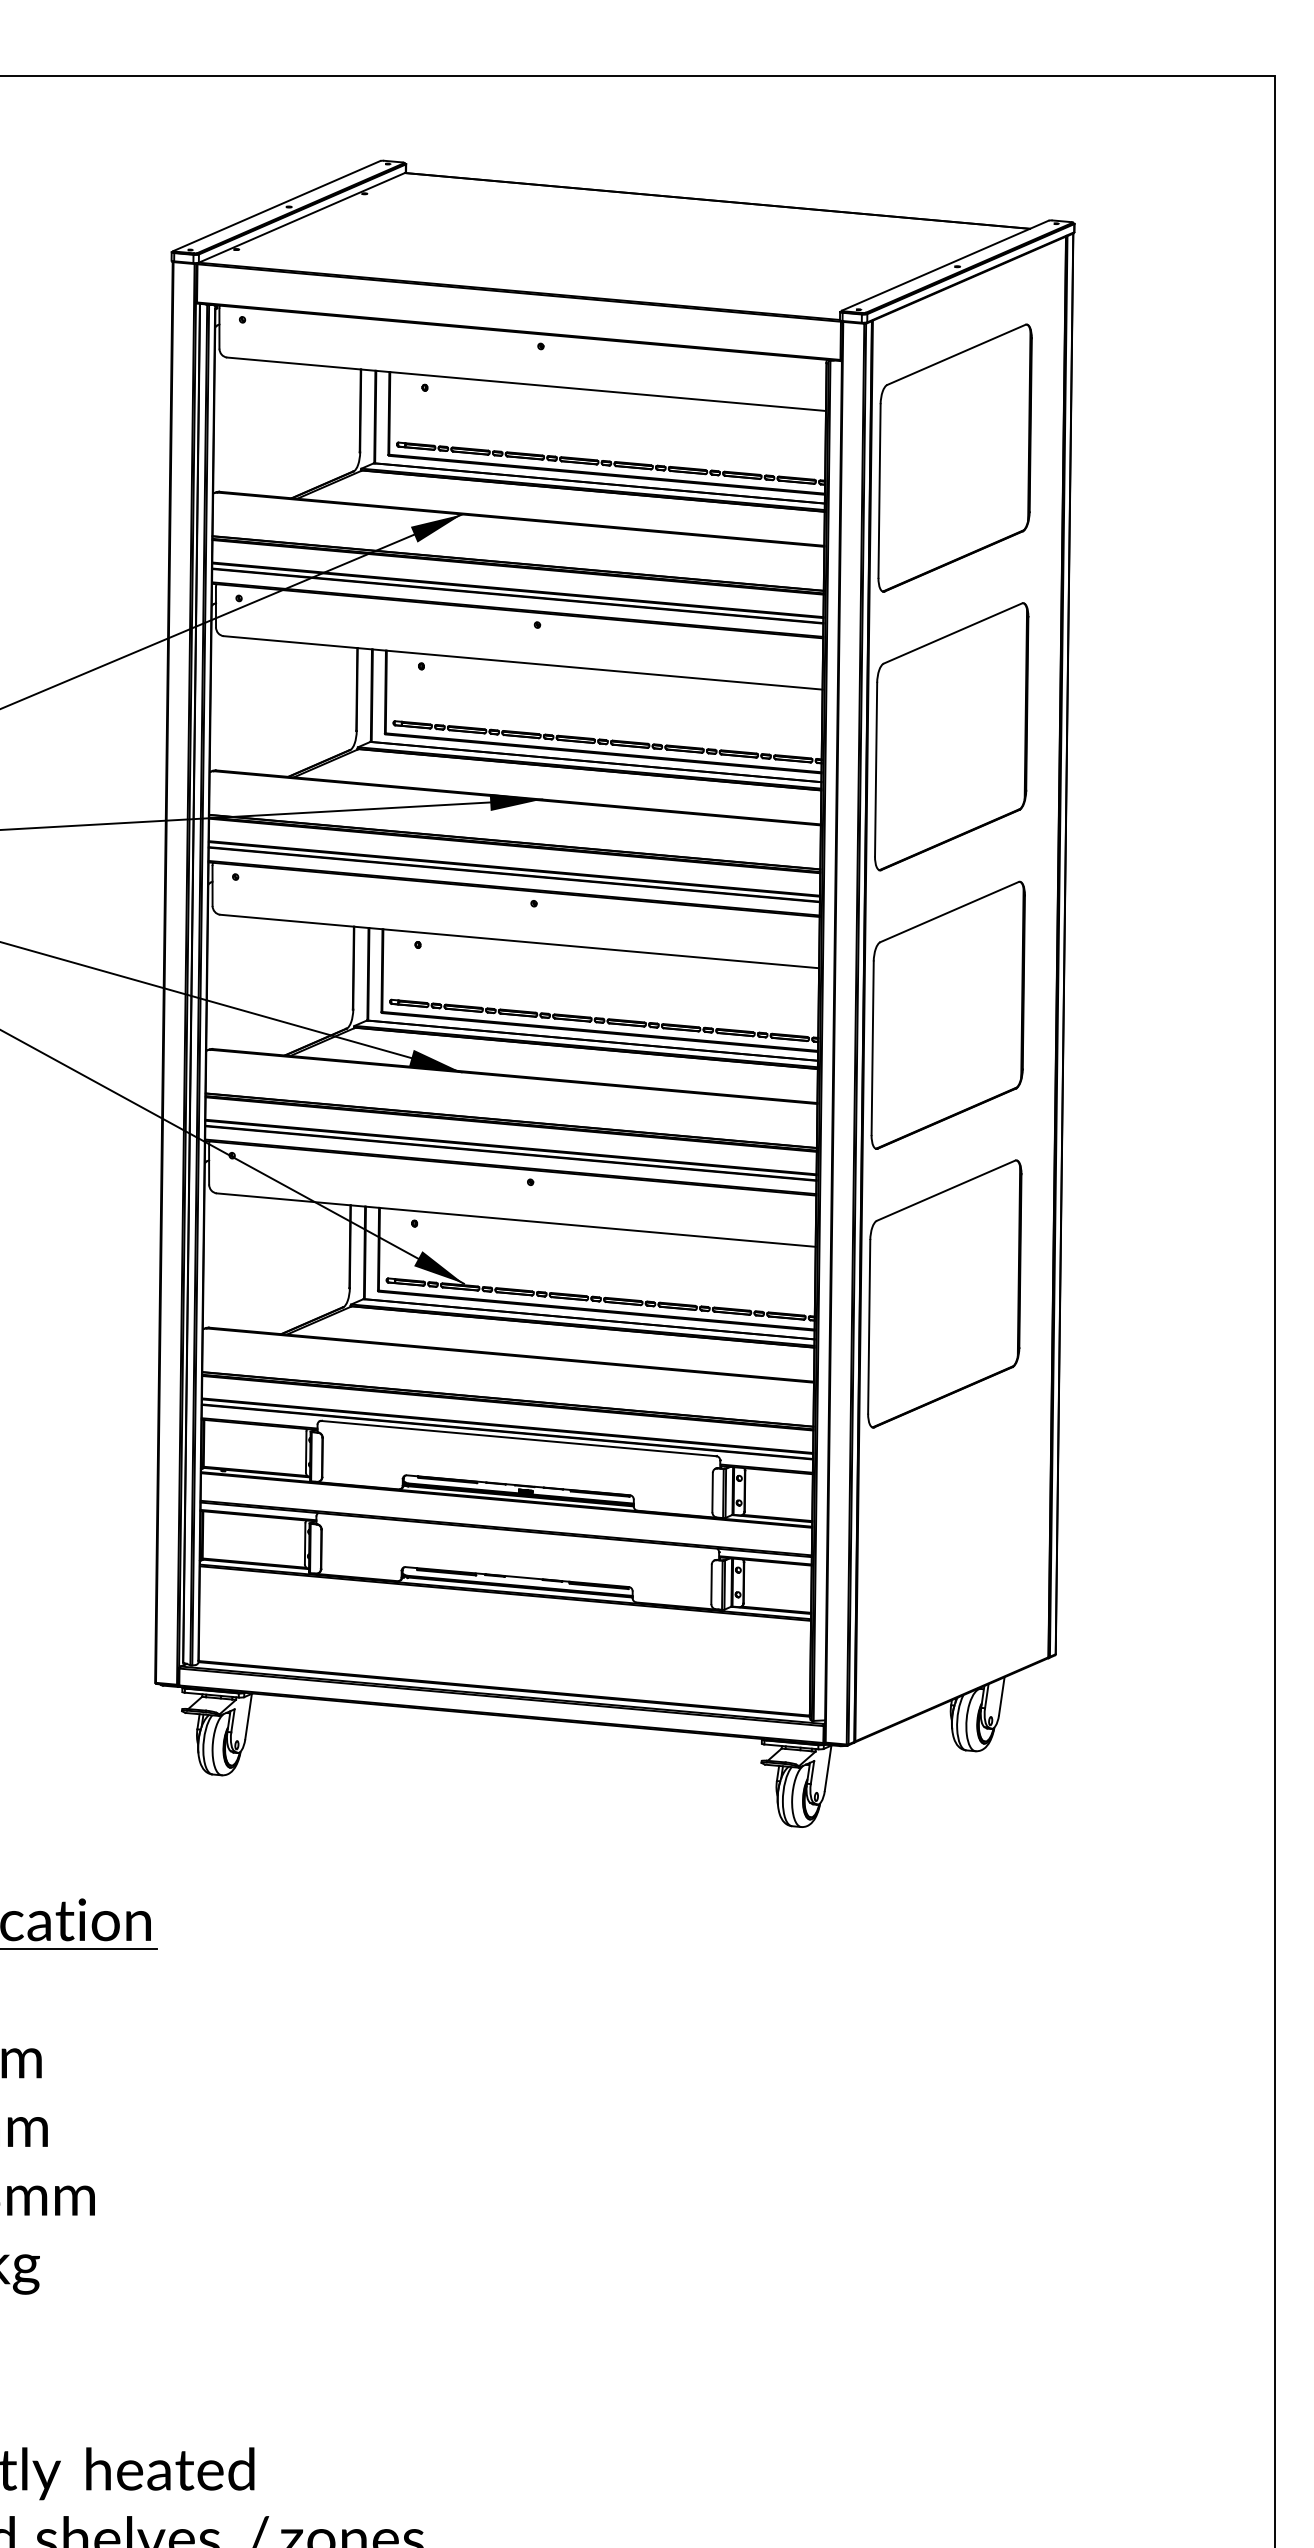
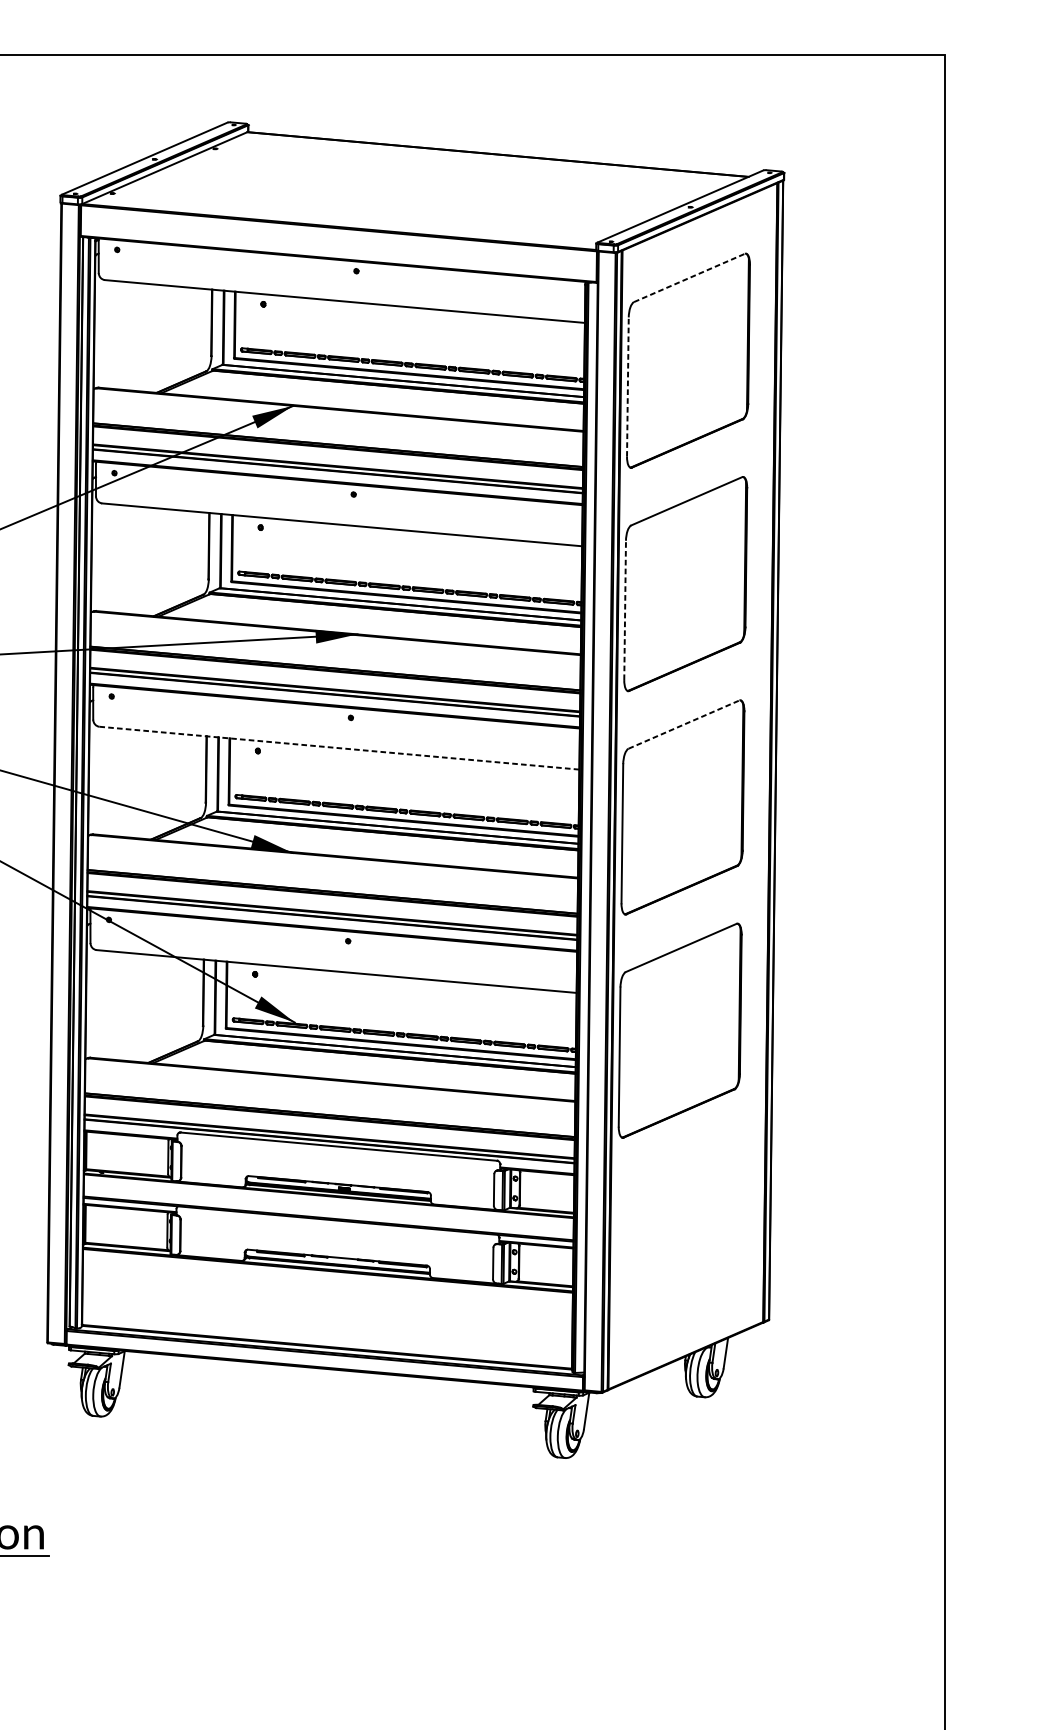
line: (956, 354) -> (689, 277), solid -> dashed
line: (879, 491) -> (627, 387), solid -> dashed
line: (876, 769) -> (625, 610), solid -> dashed
line: (949, 911) -> (683, 724), solid -> dashed
line: (519, 941) -> (339, 748), solid -> dashed

